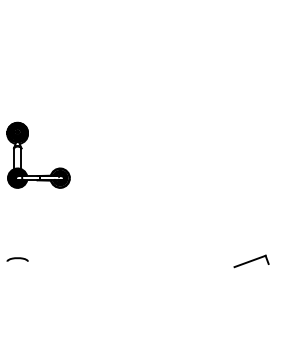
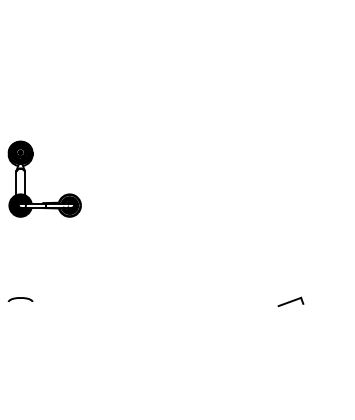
part: (251, 261) -> (290, 301), size x0.62

